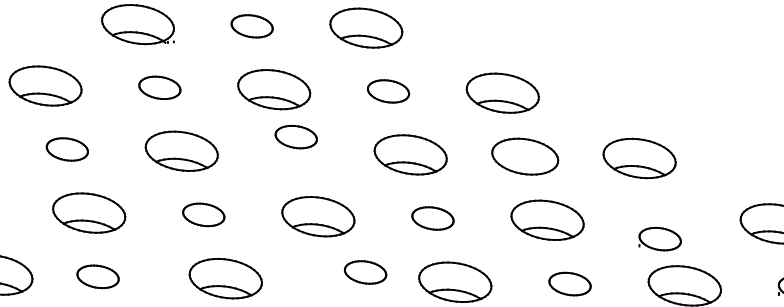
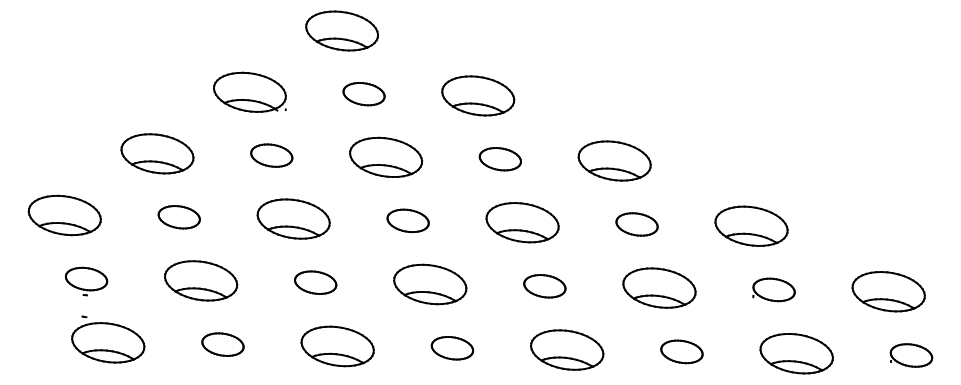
part: (295, 136) -> (407, 220), moved
part: (524, 156) -> (636, 224), size x0.62
part: (659, 238) -> (773, 289), moved
part: (365, 272) -> (452, 348), moved
part: (97, 276) -> (222, 344), moved

